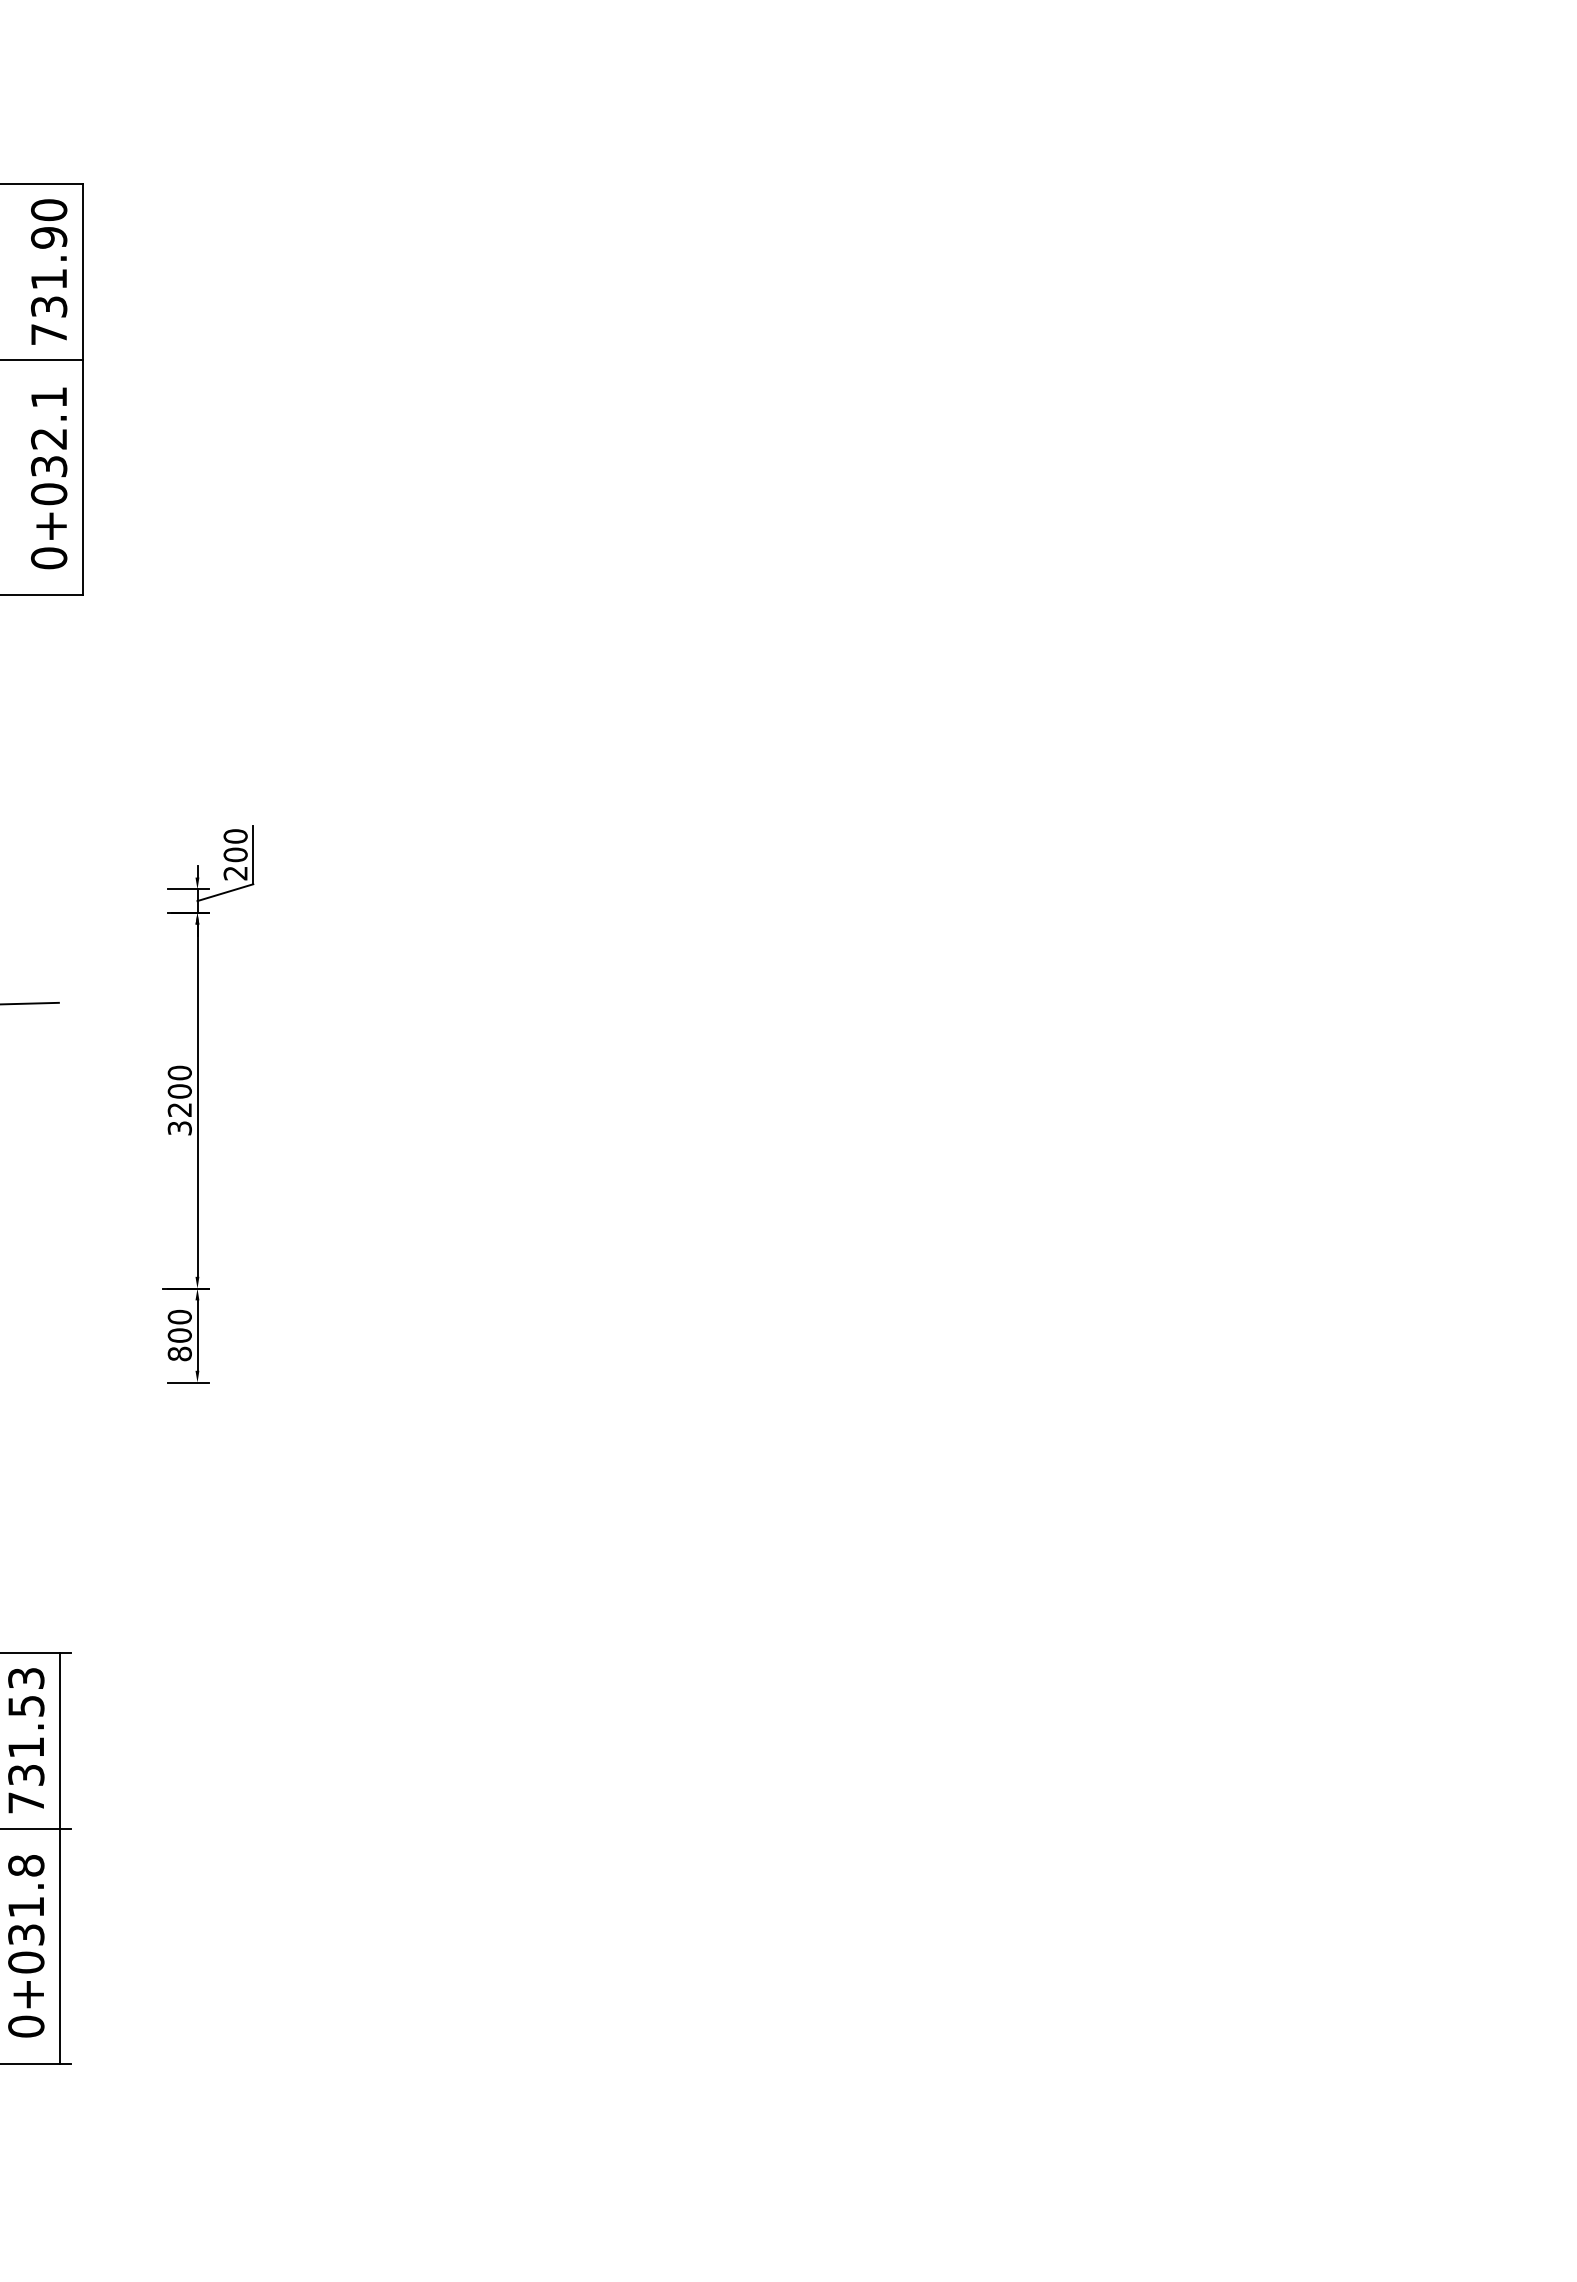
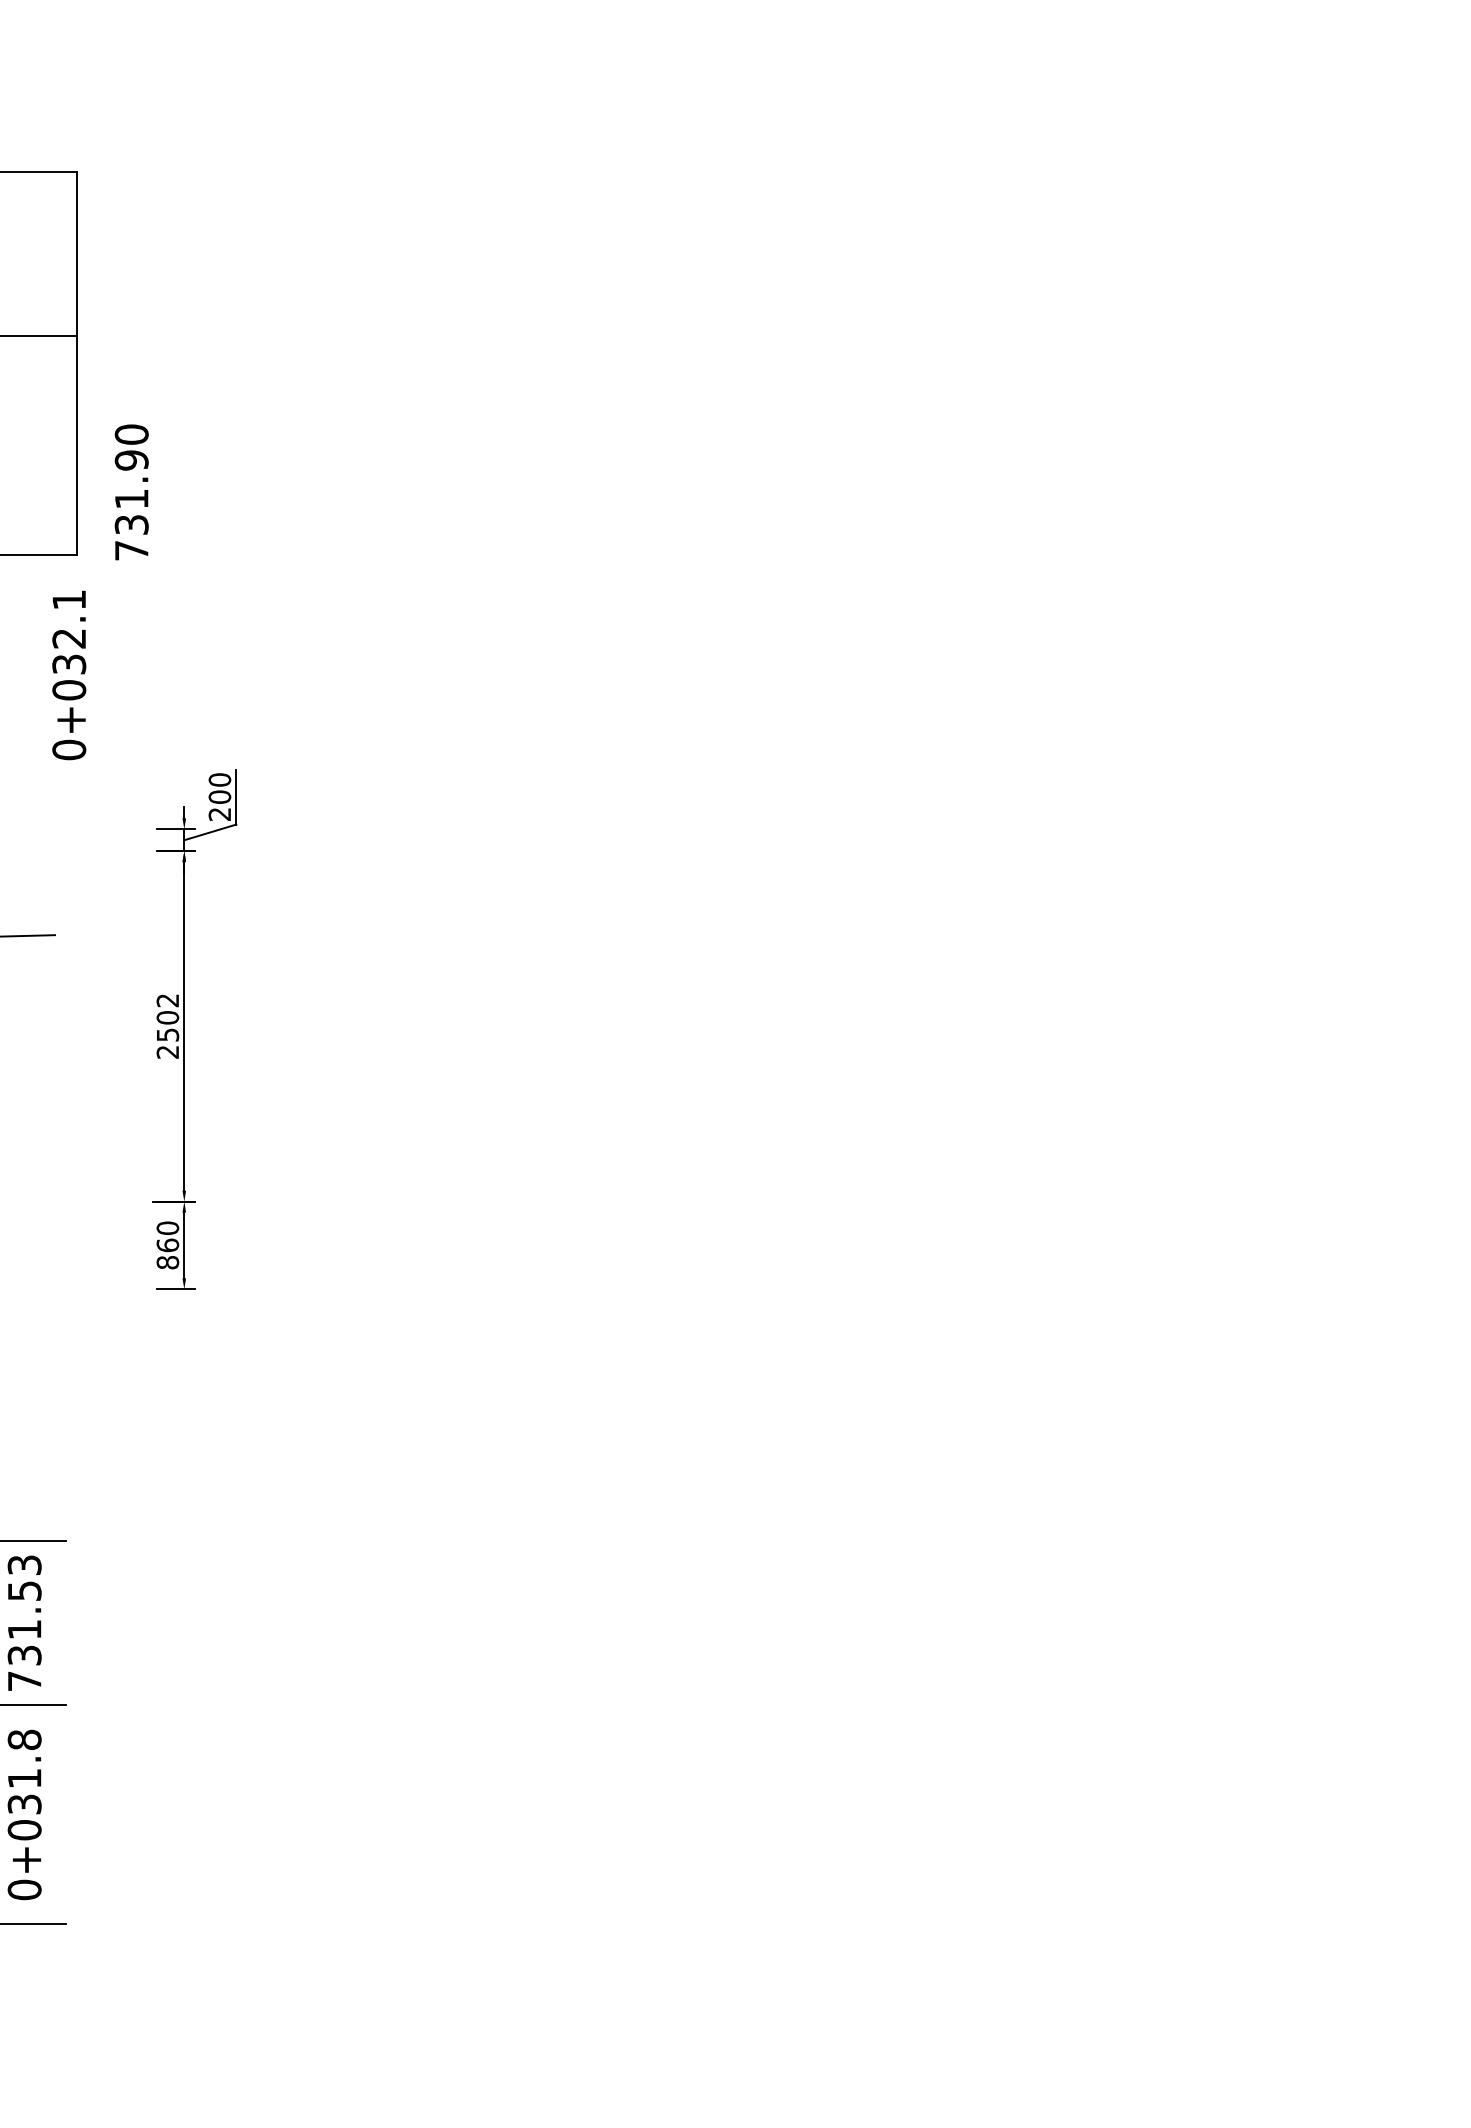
text: (49, 271) -> (132, 491), moved
text: (49, 478) -> (69, 675), moved
text: (179, 1100) -> (167, 1026), 3200 -> 2502
text: (179, 1335) -> (167, 1245), 800 -> 860
line: (59, 1857) -> (55, 1732), removed

